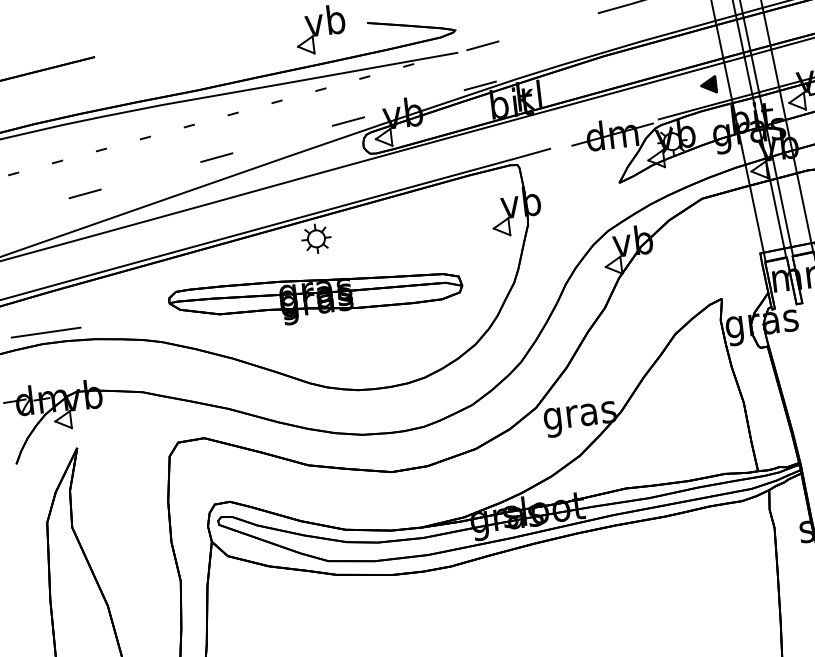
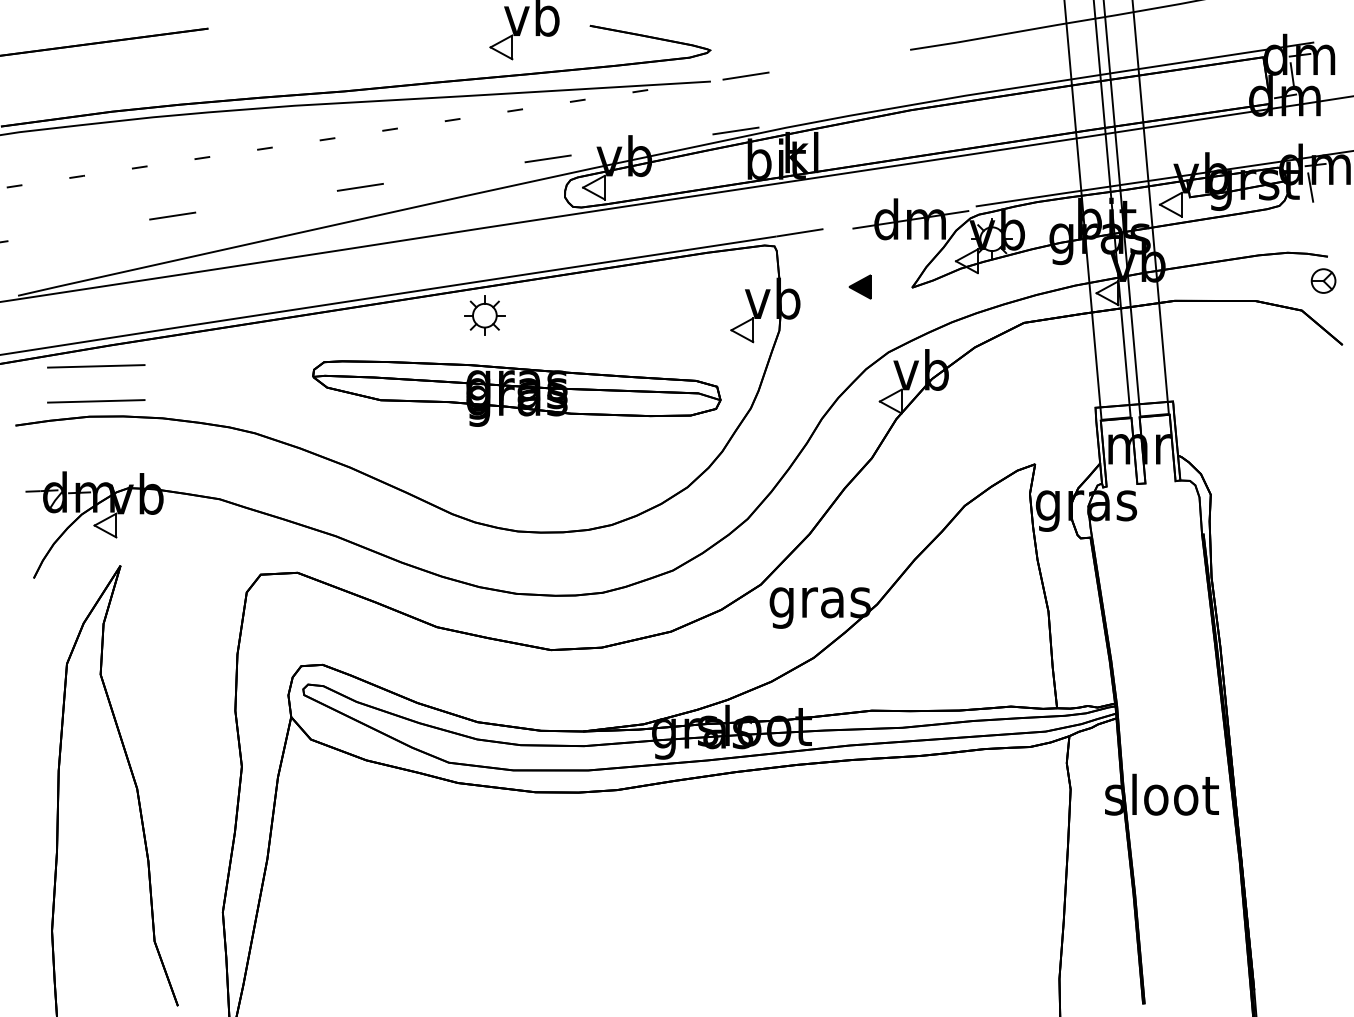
part: (707, 84) -> (859, 286), moved
part: (315, 298) -> (516, 393), moved
line: (43, 307) -> (96, 366), added

